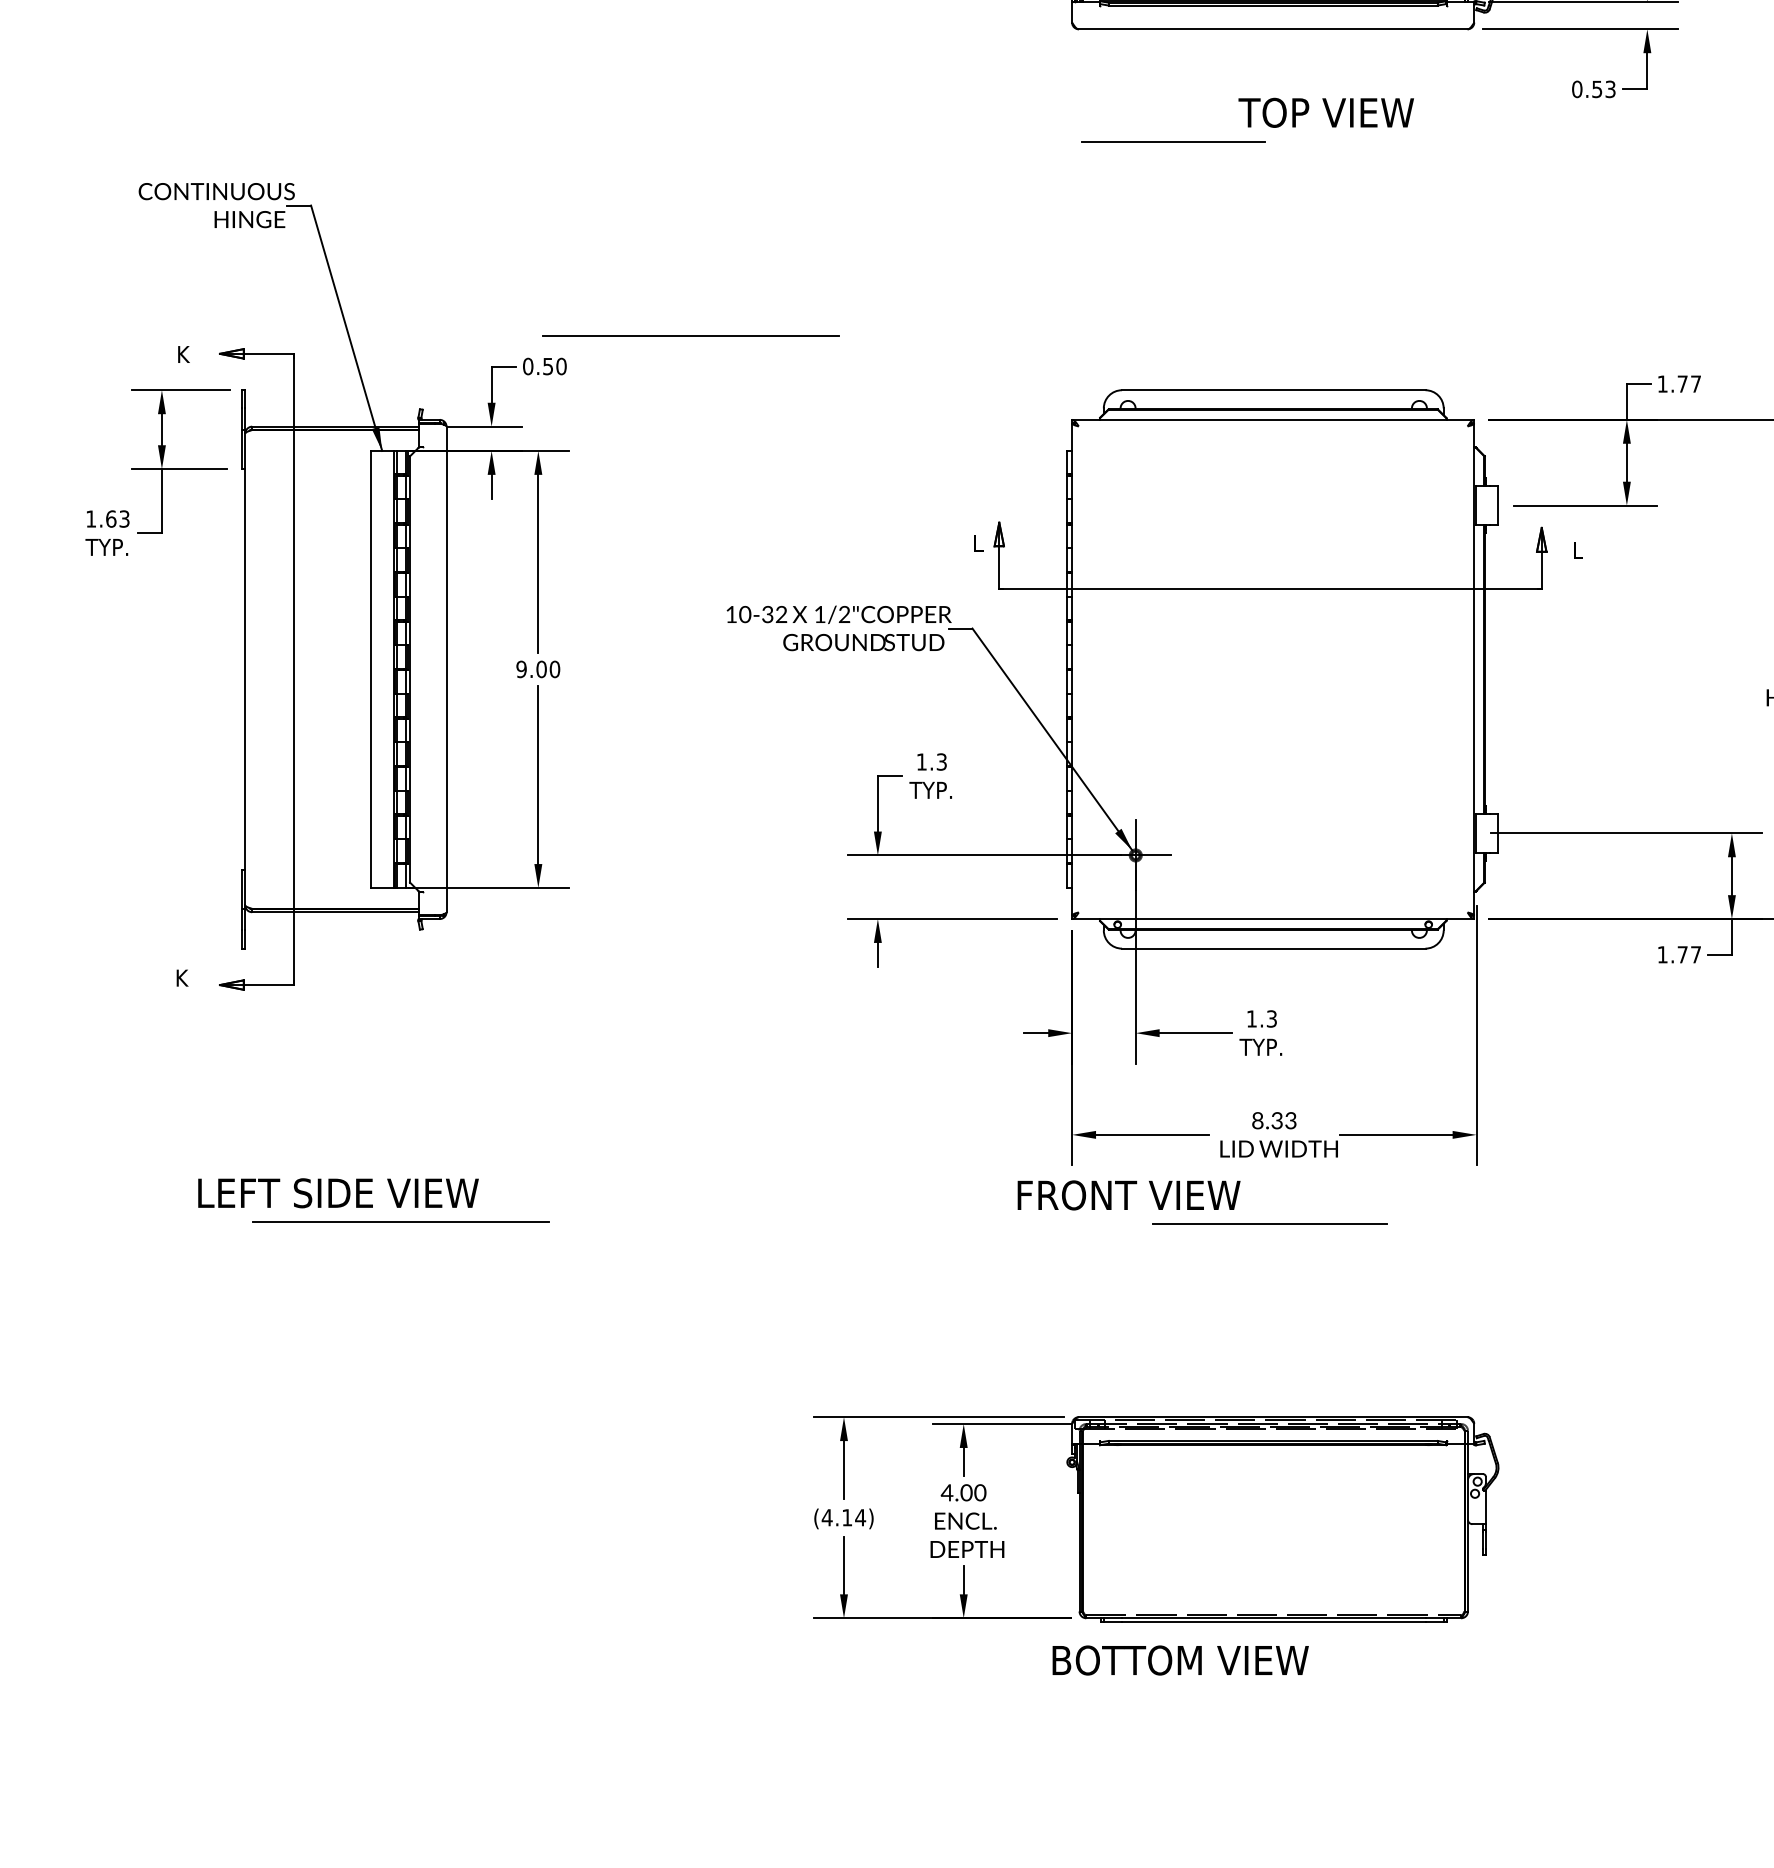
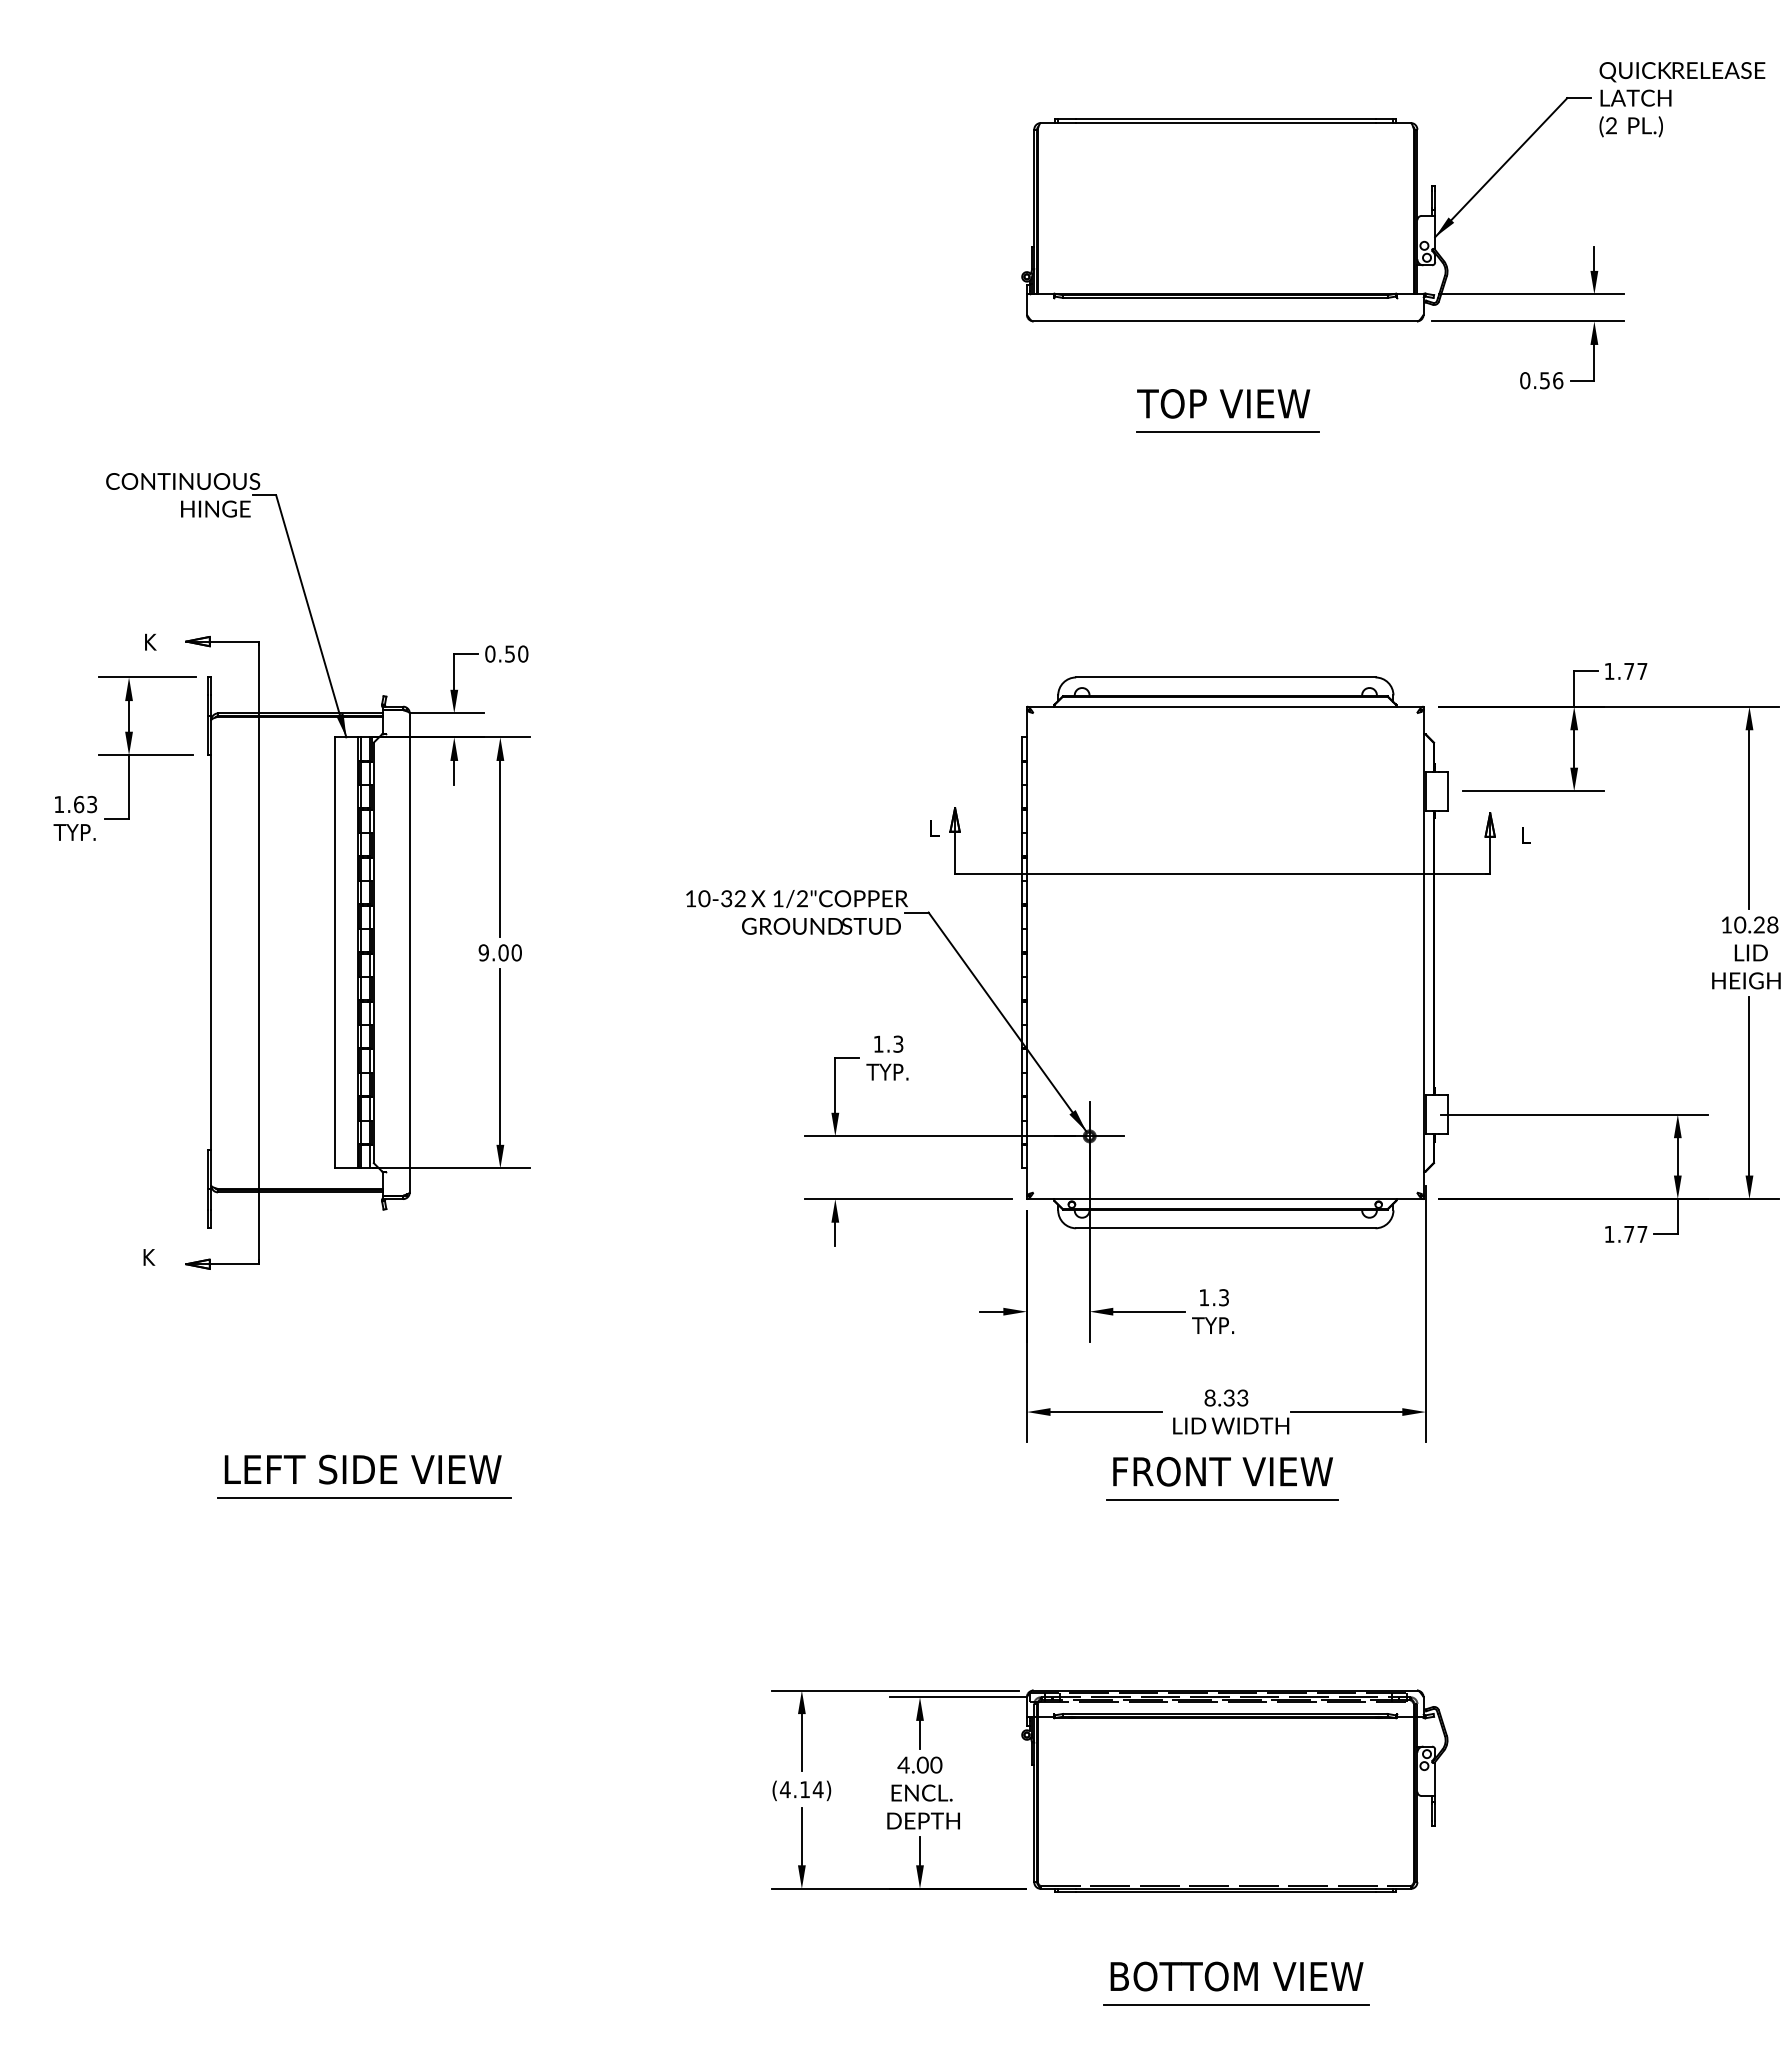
text: (1610, 89) -> (1558, 380), 0.53 -> 0.56
text: (1326, 112) -> (1223, 403), moved
line: (1173, 140) -> (1227, 431), moved
line: (690, 335) -> (650, 623), removed
text: (337, 1193) -> (362, 1469), moved
text: (1128, 1195) -> (1222, 1471), moved
text: (1180, 1660) -> (1236, 1976), moved
line: (1284, 1735) -> (1236, 2004), added

